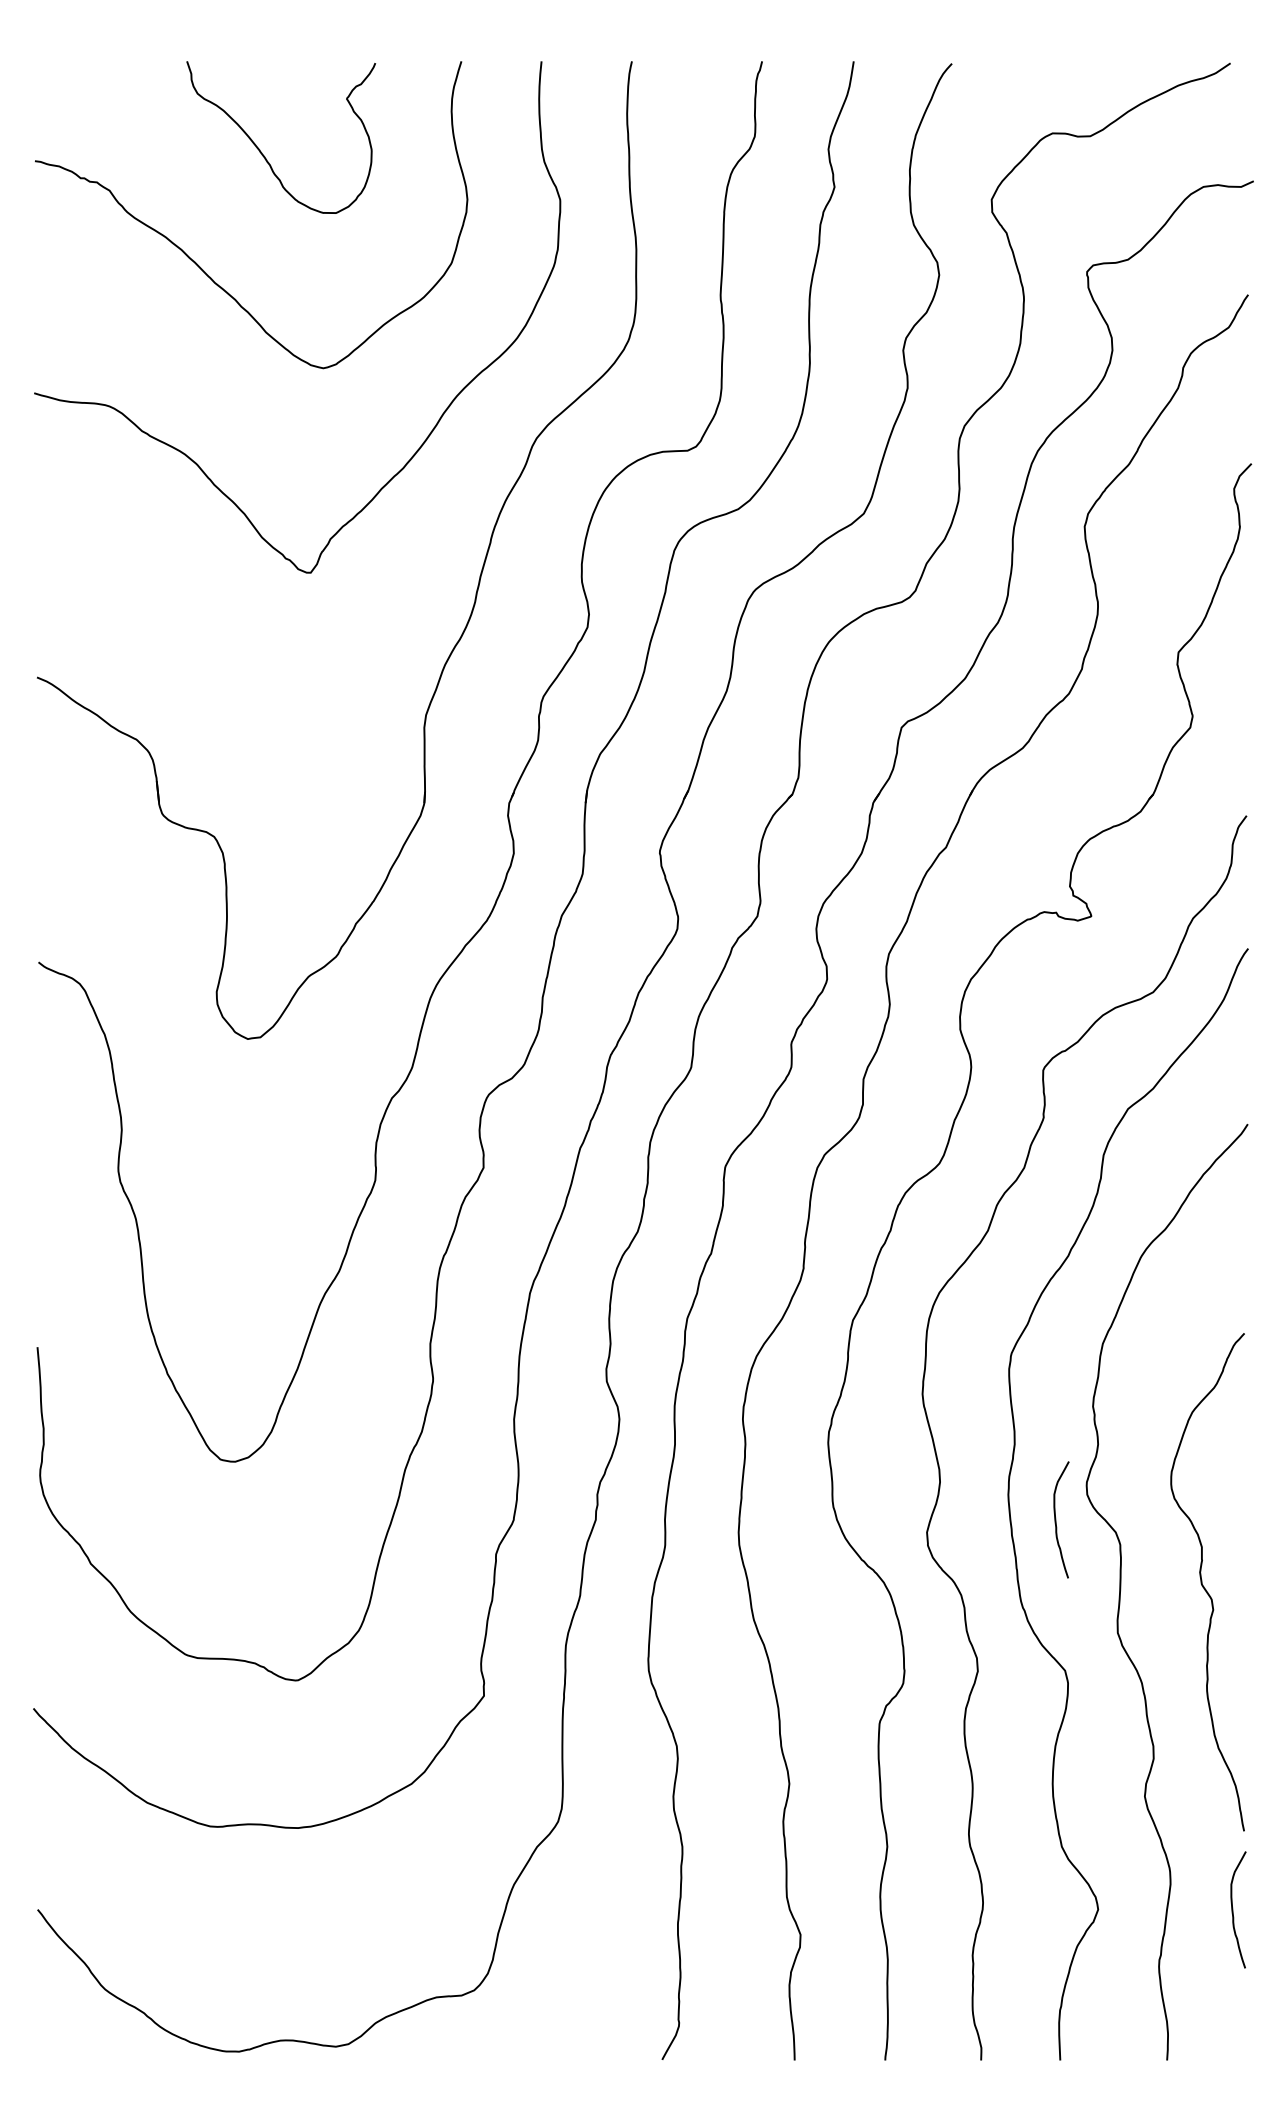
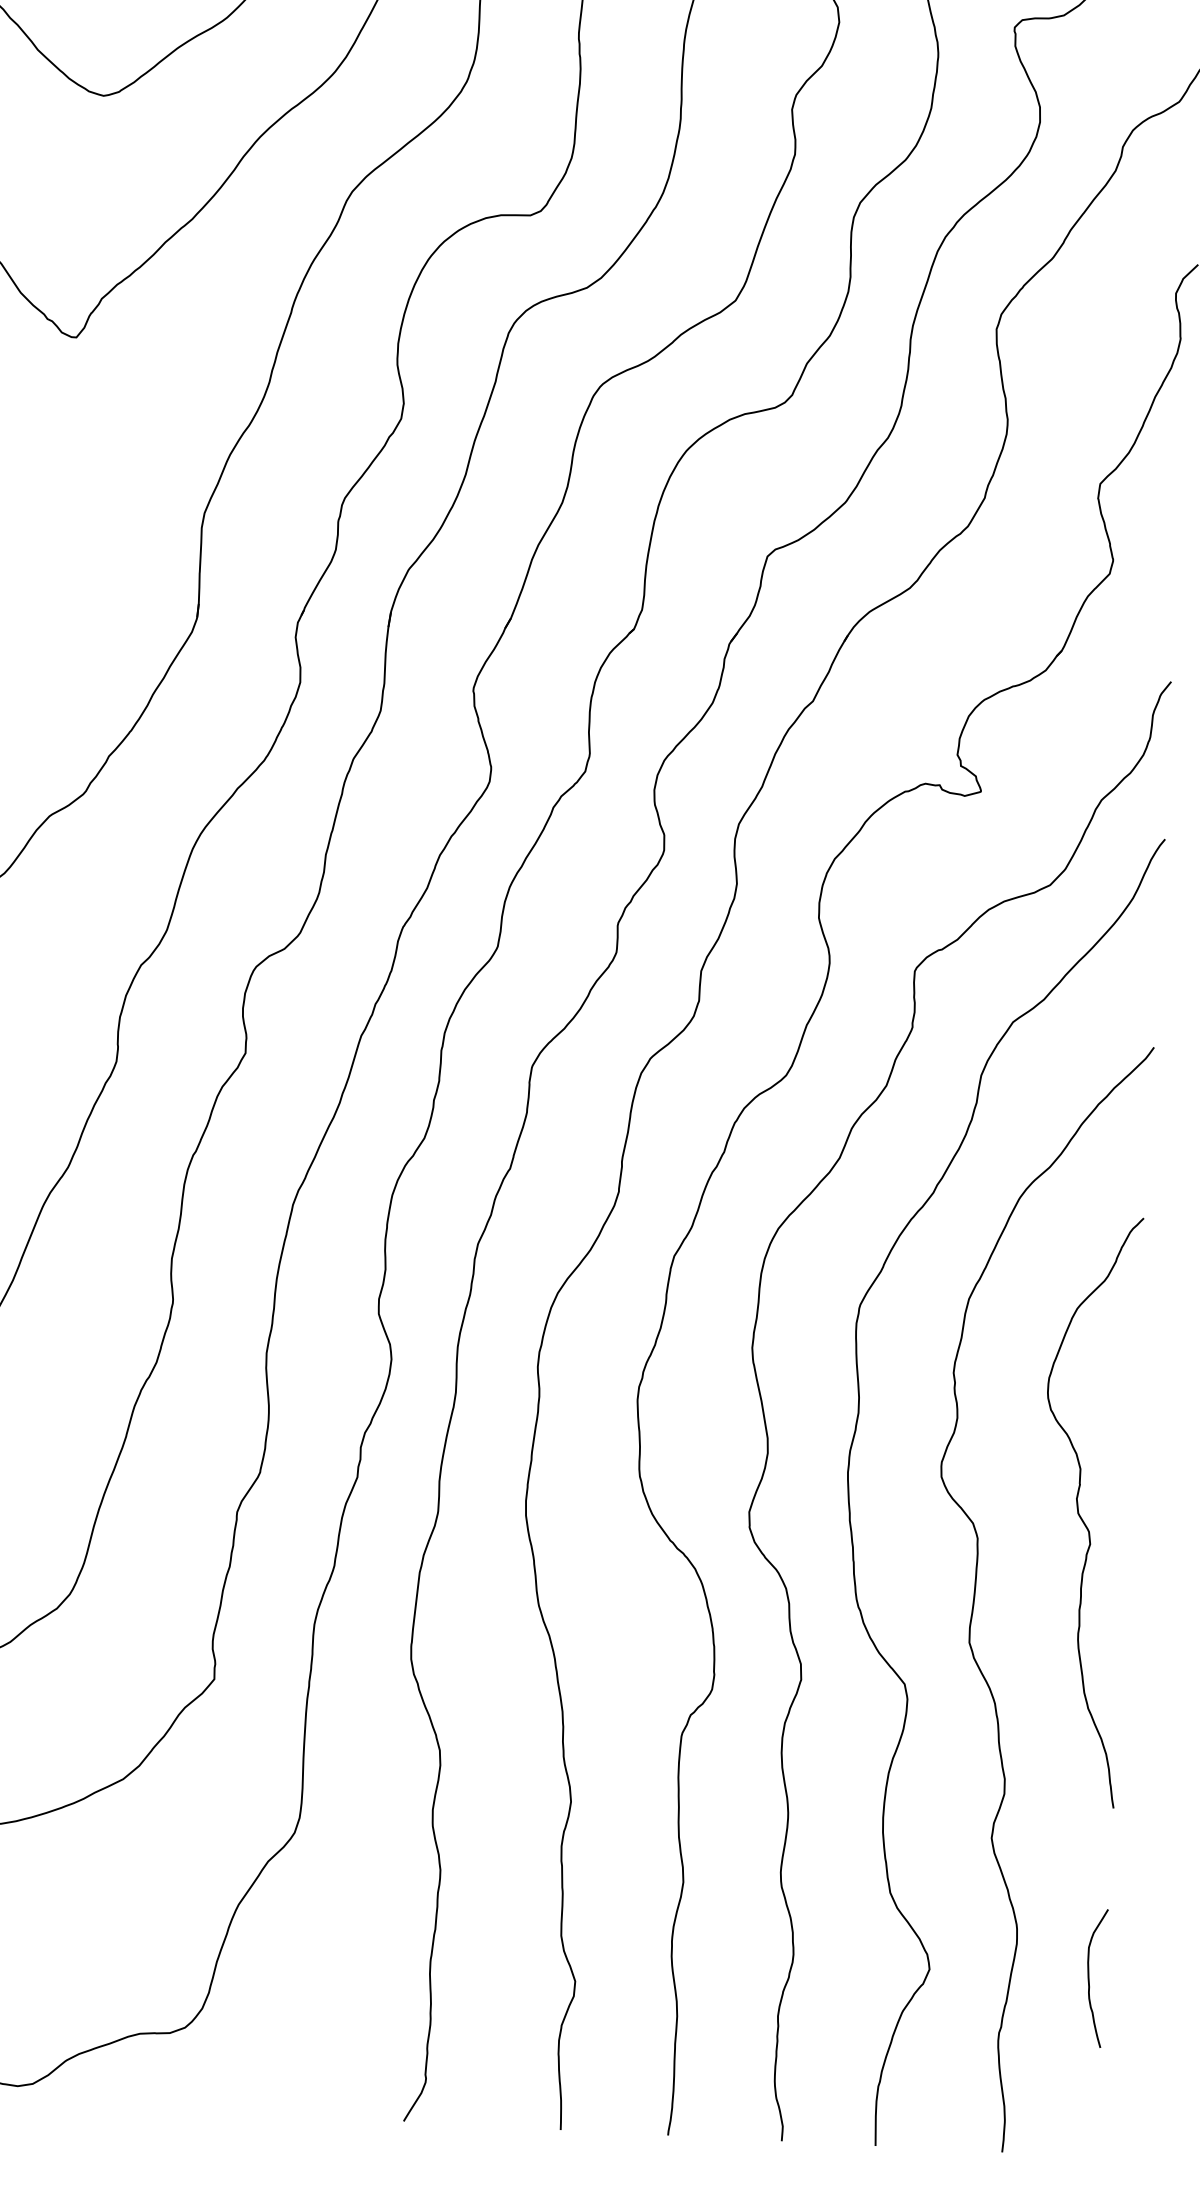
curve: (1056, 1519) -> (903, 1504), removed
curve: (1202, 1582) -> (1079, 1511), moved

